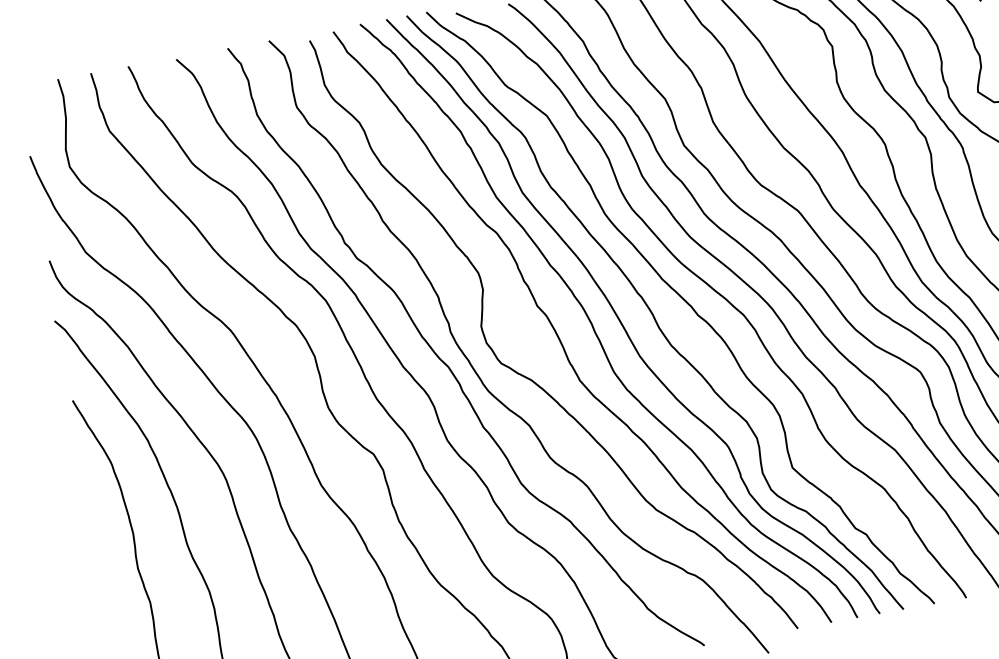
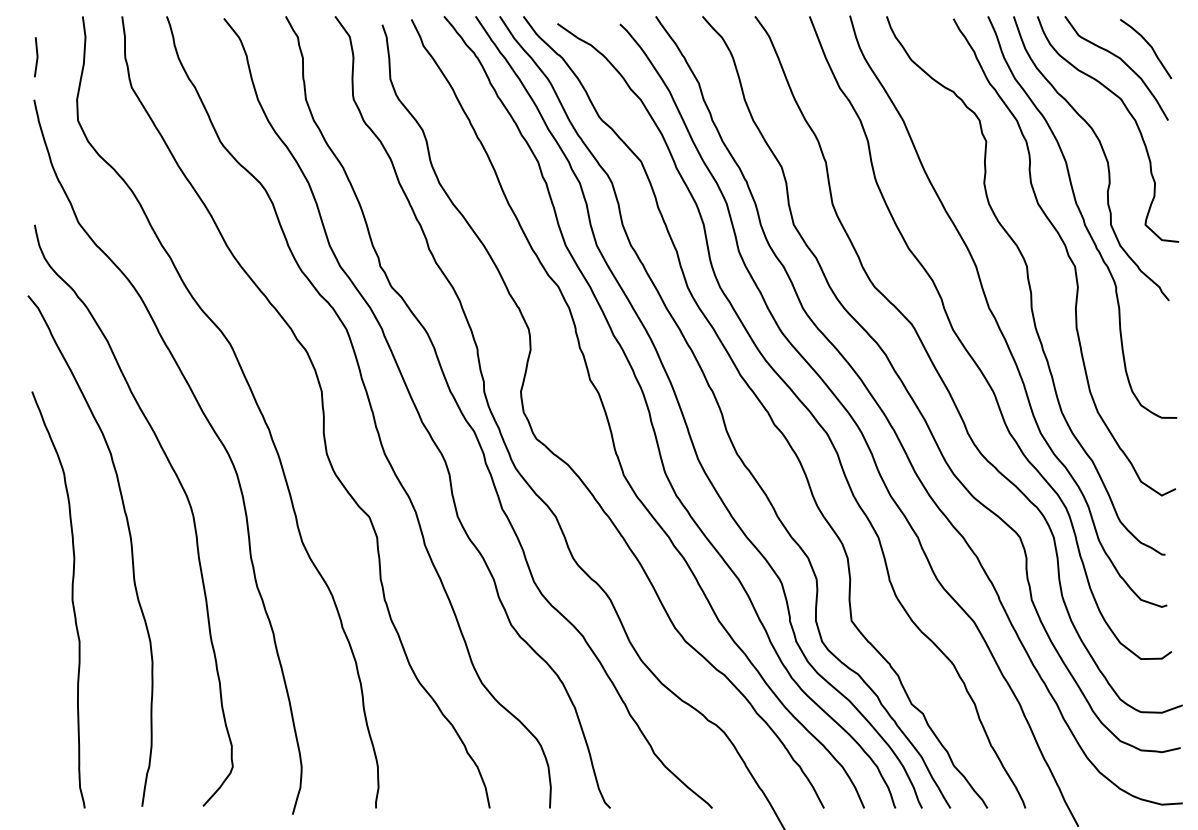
line: (25, 120) -> (36, 57), added

